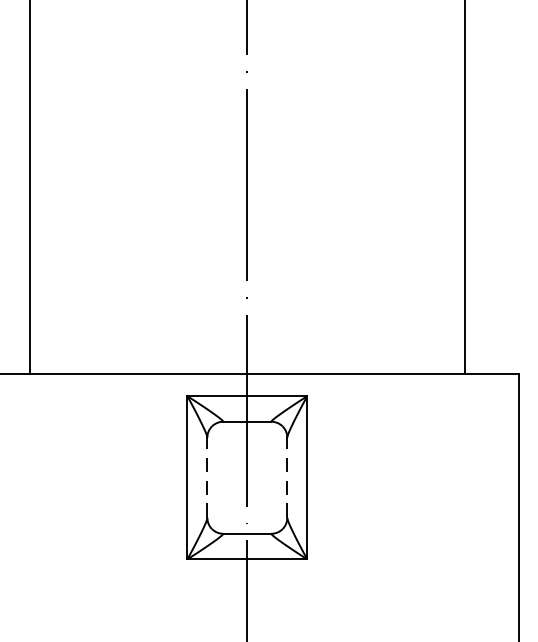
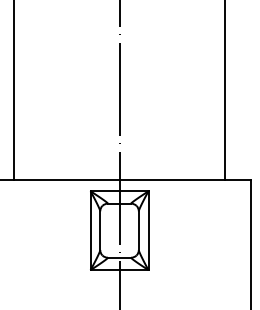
line: (207, 477) -> (100, 230), dashed -> solid
line: (286, 477) -> (138, 230), dashed -> solid

